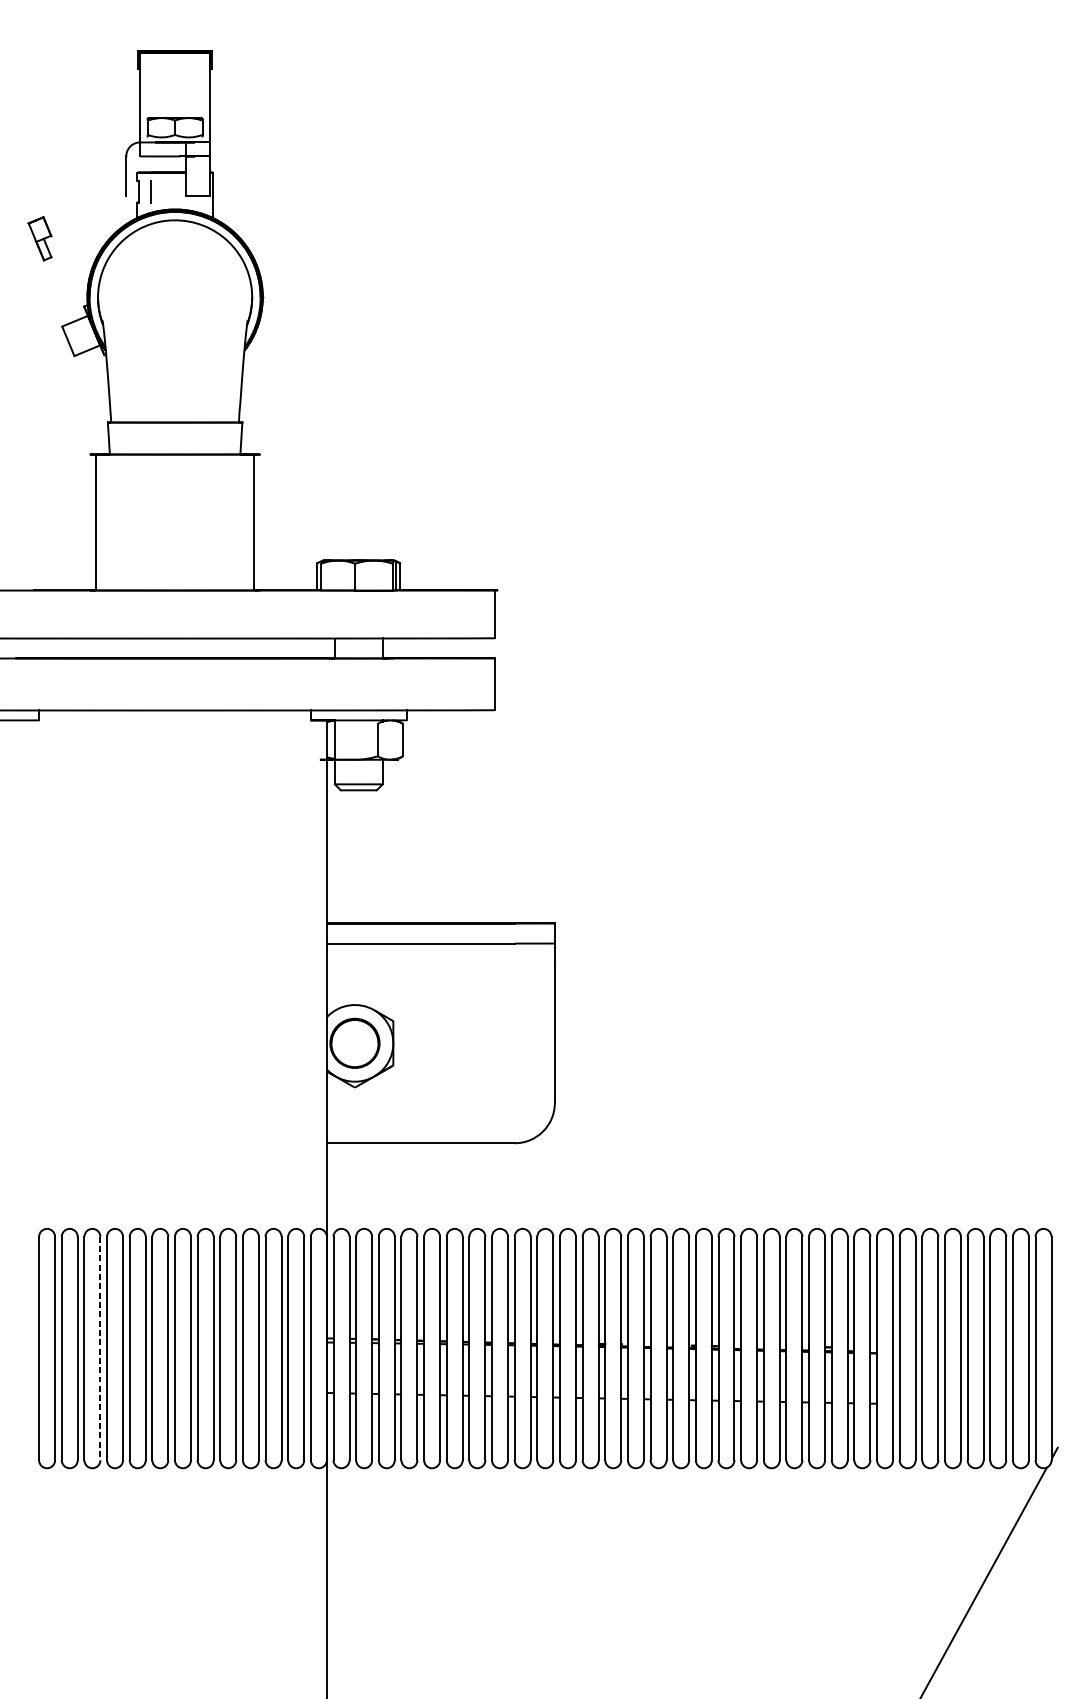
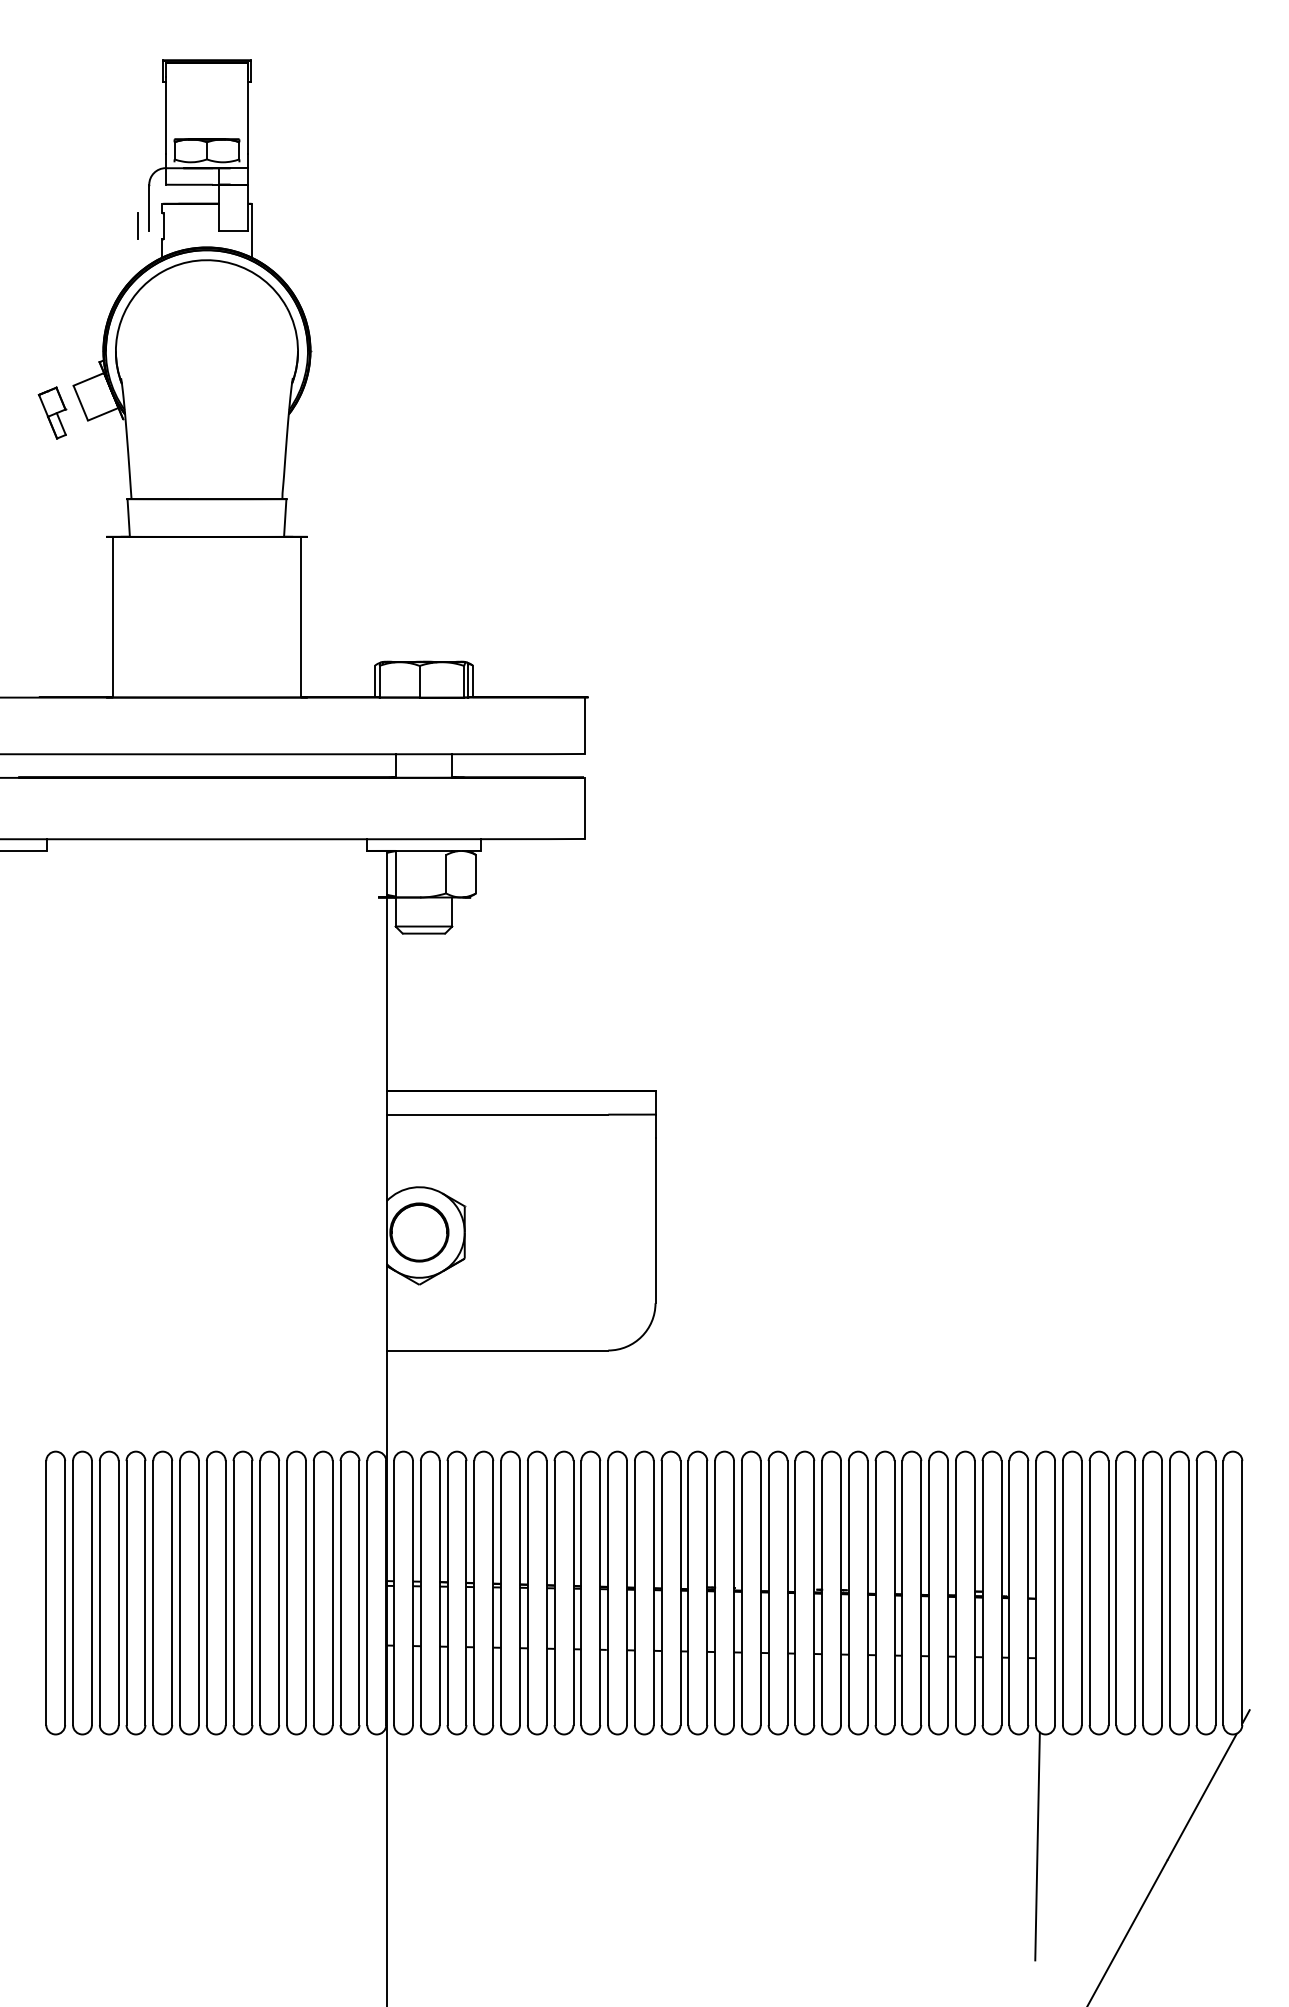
line: (151, 190) -> (137, 225), moved
part: (40, 238) -> (52, 412), moved
line: (100, 1348) -> (118, 1593), dashed -> solid
line: (878, 1563) -> (1037, 1846), added

